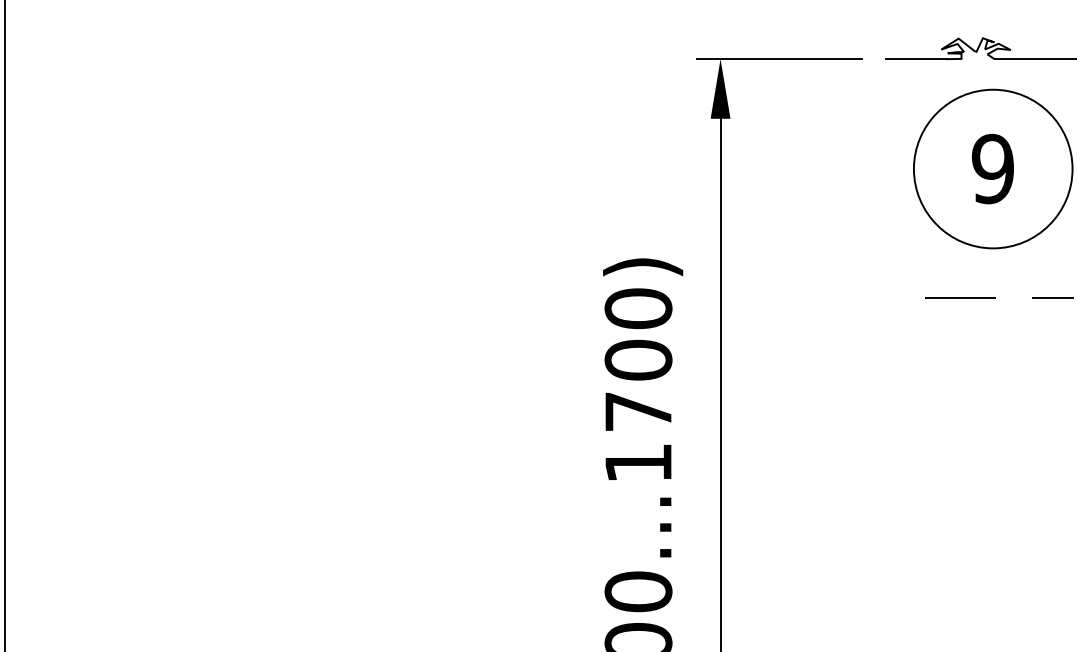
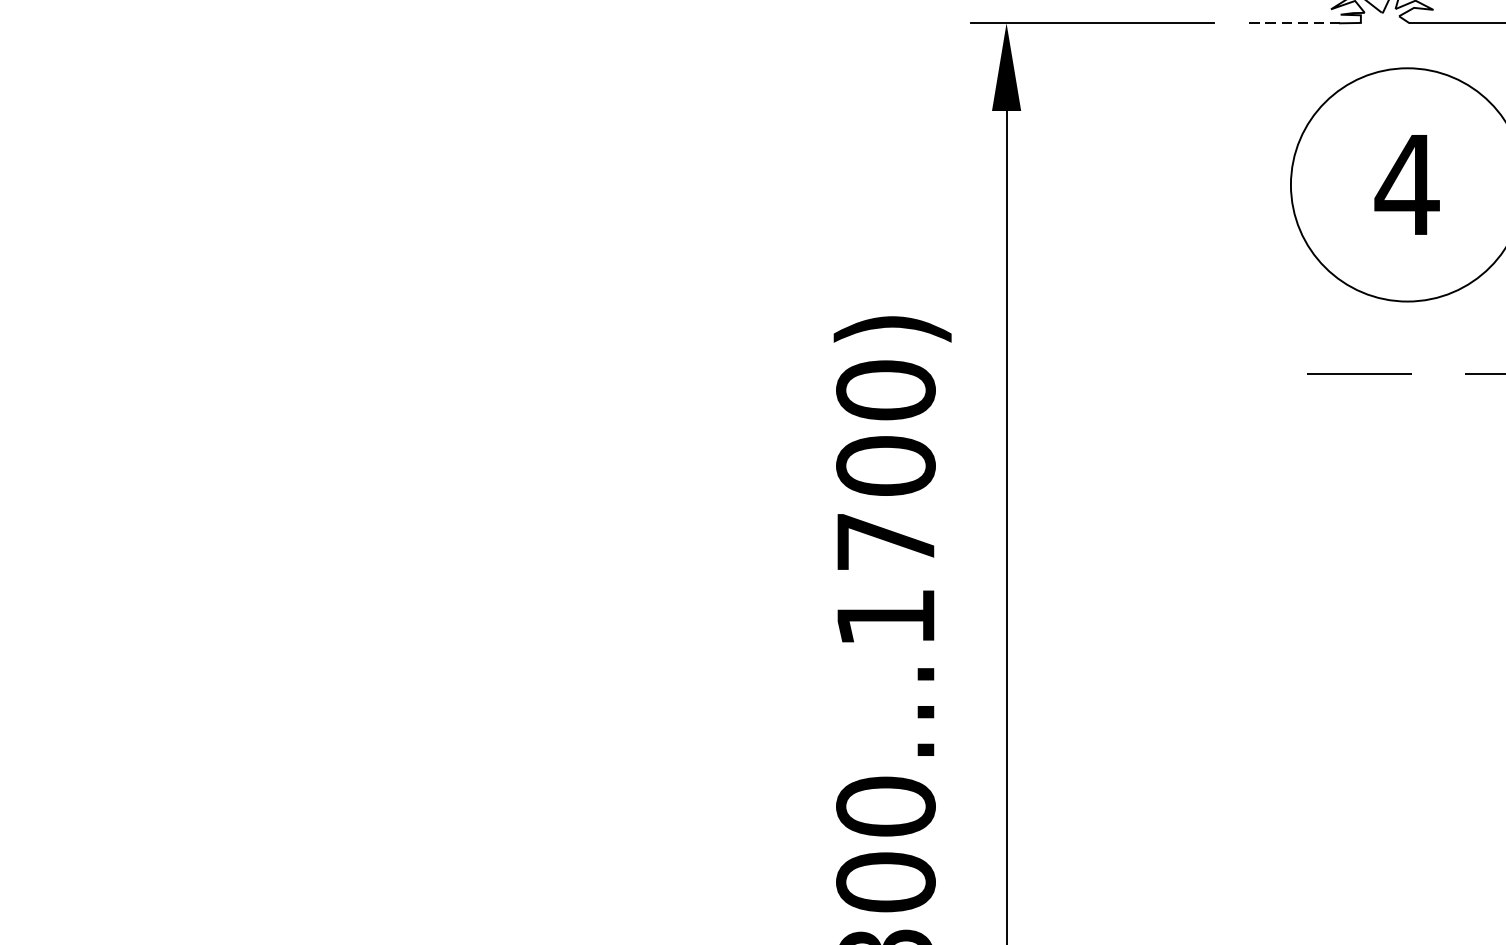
line: (916, 59) -> (1294, 23), solid -> dashed
text: (992, 168) -> (1406, 184), 9 -> 4

